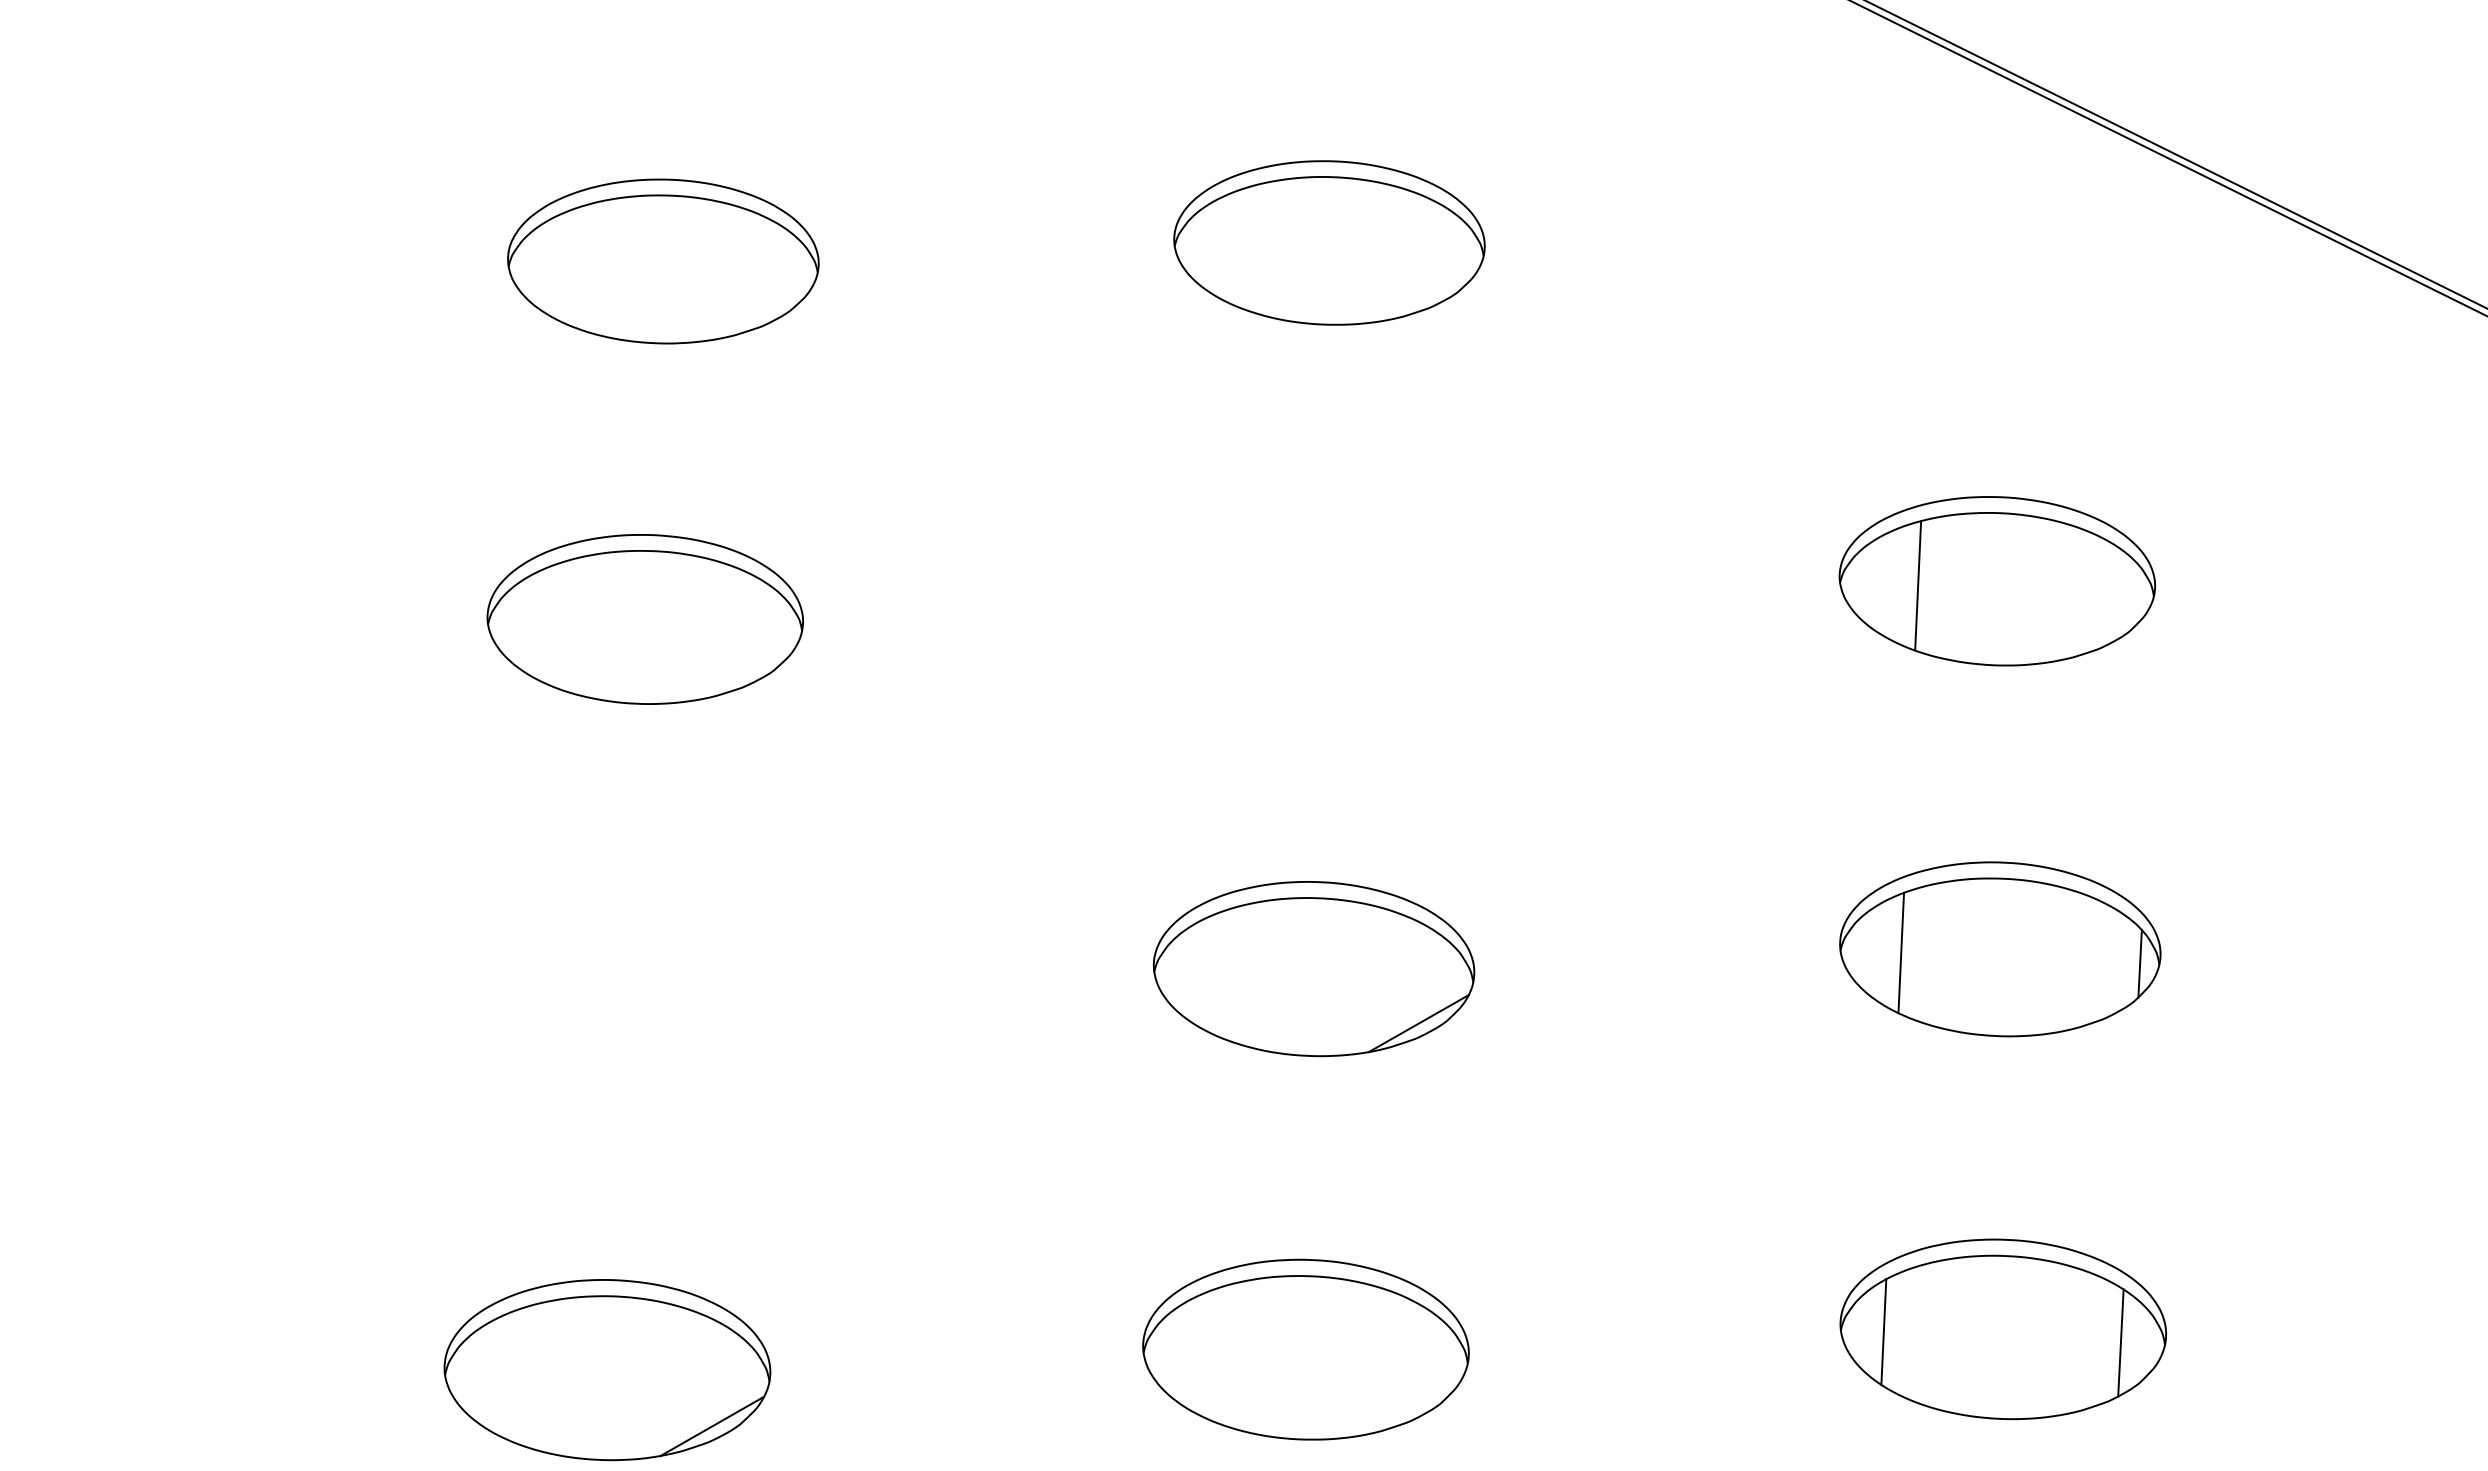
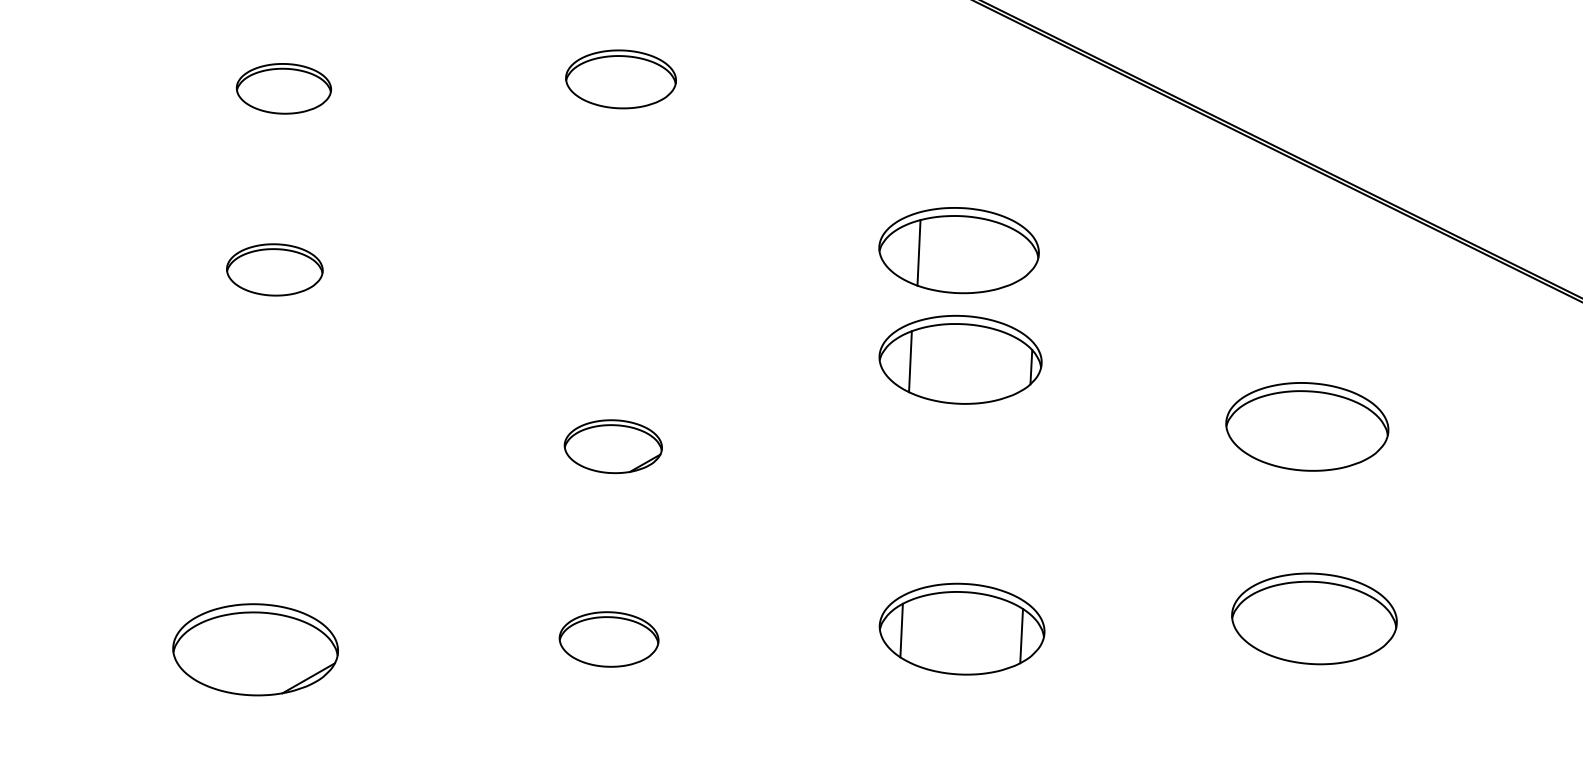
part: (1328, 243) -> (620, 79), size x0.7
part: (662, 261) -> (283, 88), size x0.6
part: (644, 618) -> (274, 269), size x0.6
part: (2000, 948) -> (960, 359), moved
part: (1314, 968) -> (613, 446), size x0.6
part: (1304, 1349) -> (608, 639), size x0.6

